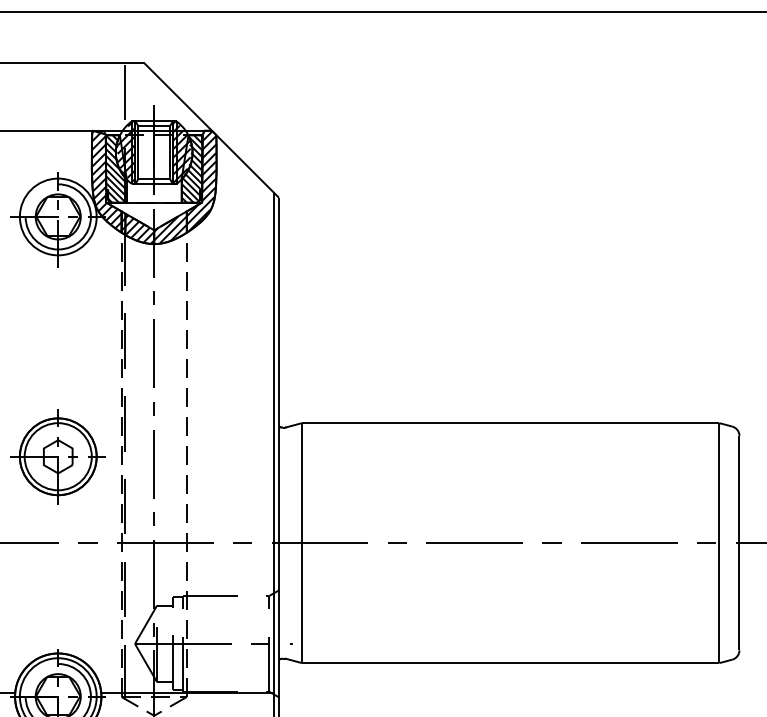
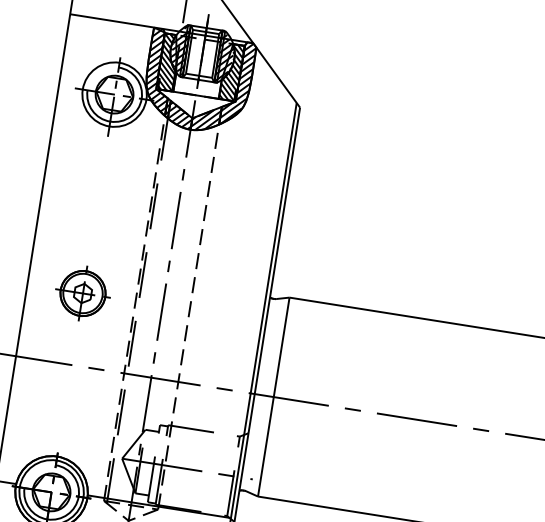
part: (57, 456) -> (82, 293), size x0.7

